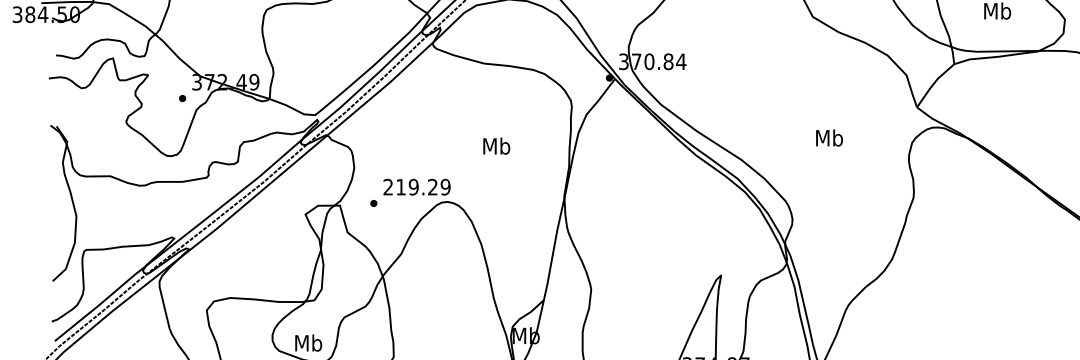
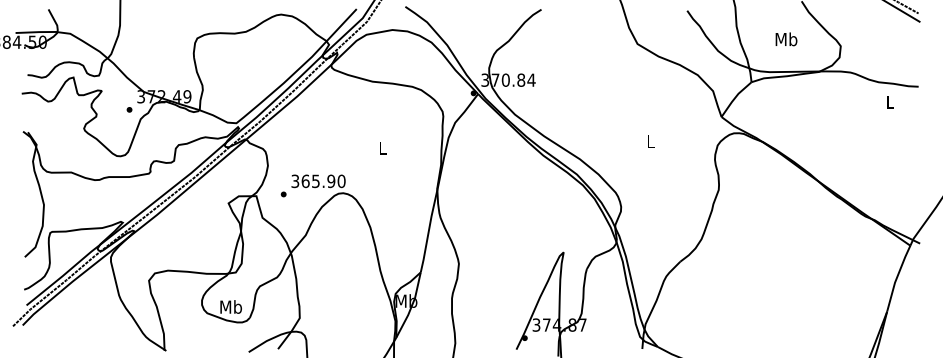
text: (828, 137) -> (650, 141), Mb -> L
text: (496, 146) -> (382, 148), Mb -> L
text: (417, 187) -> (318, 181), 219.29 -> 365.90

